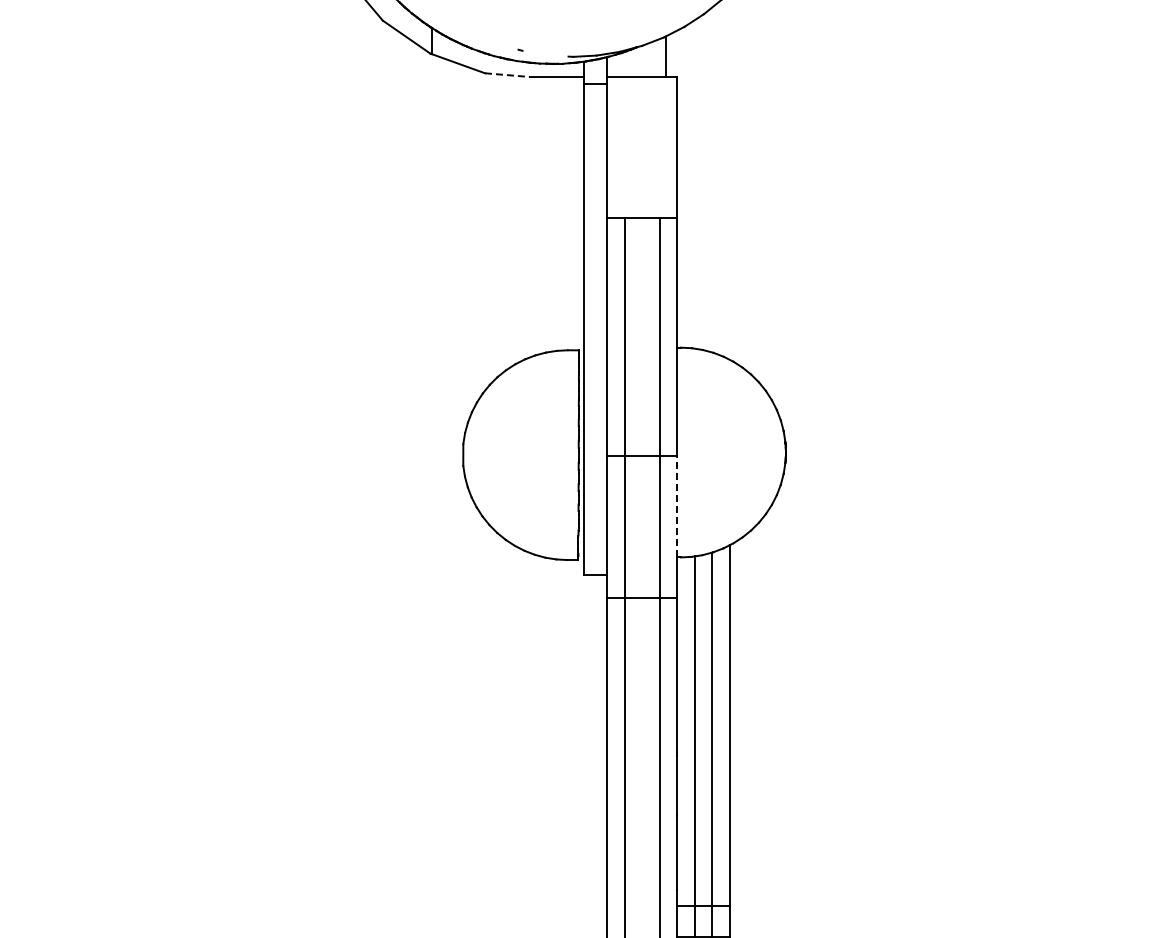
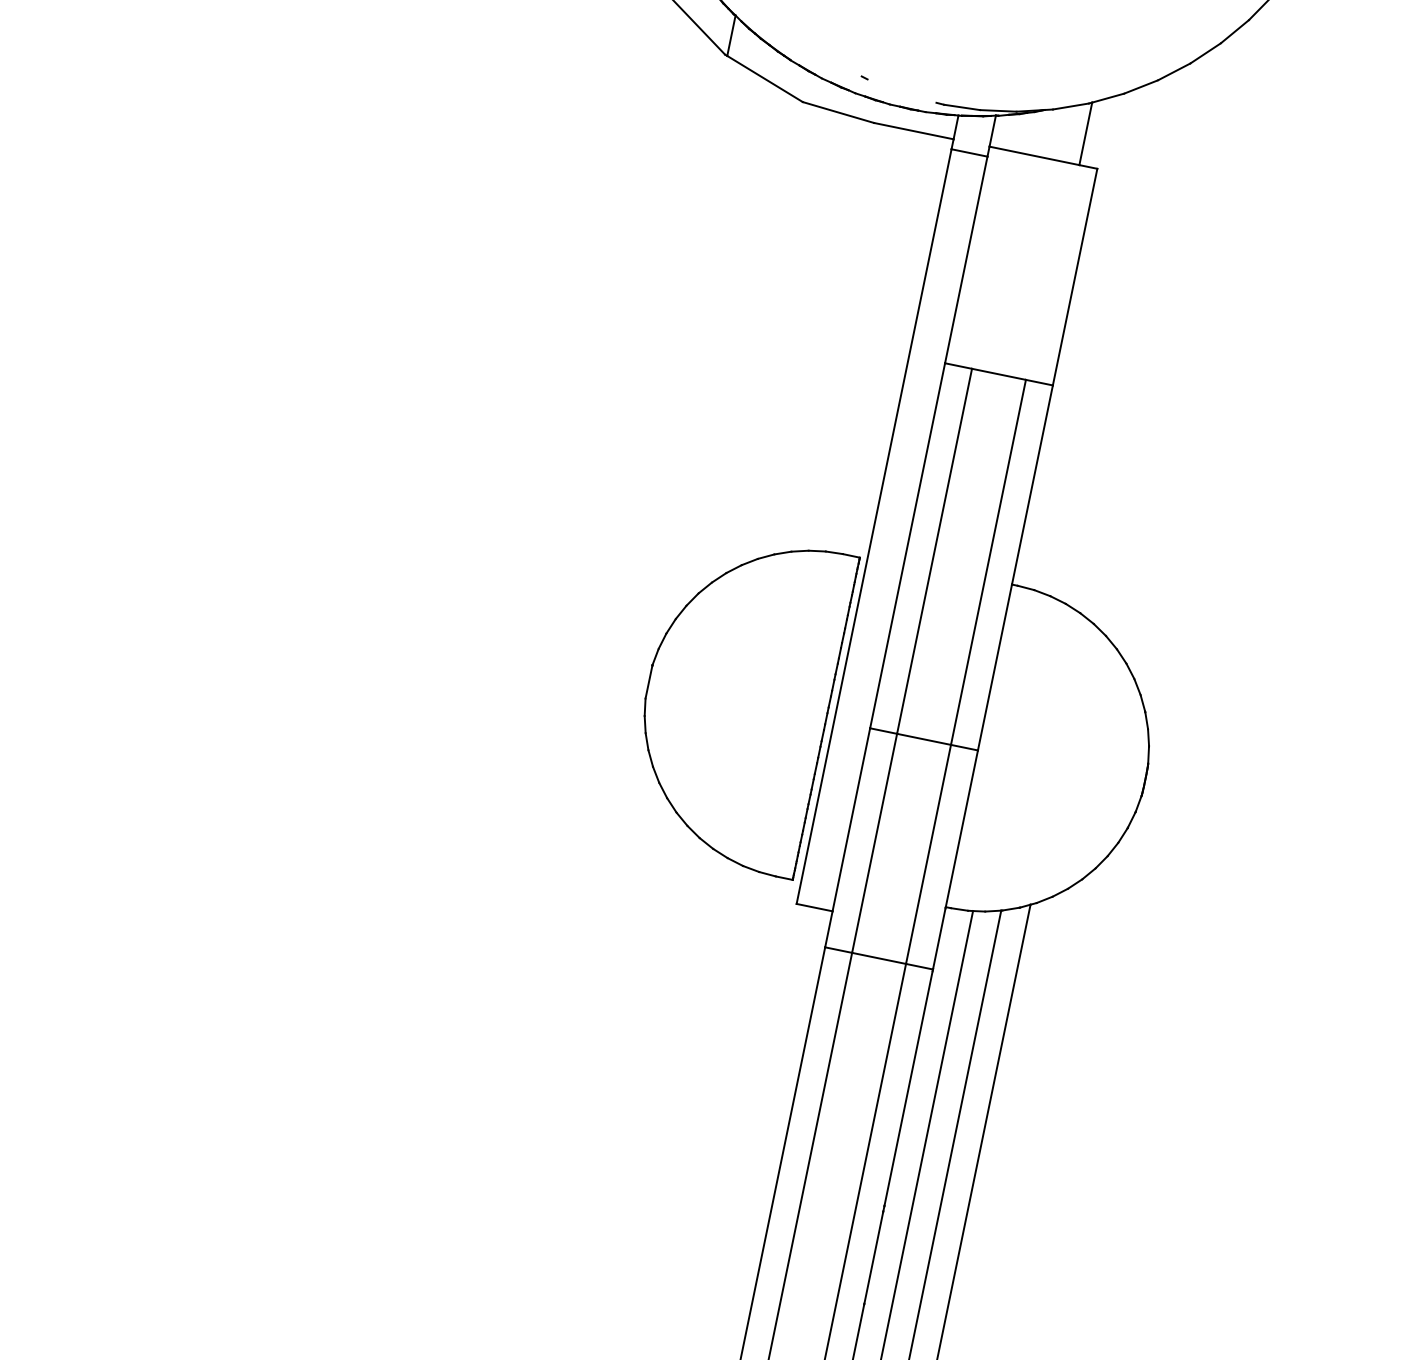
line: (508, 75) -> (838, 112), dashed -> solid
line: (677, 506) -> (962, 828), dashed -> solid

